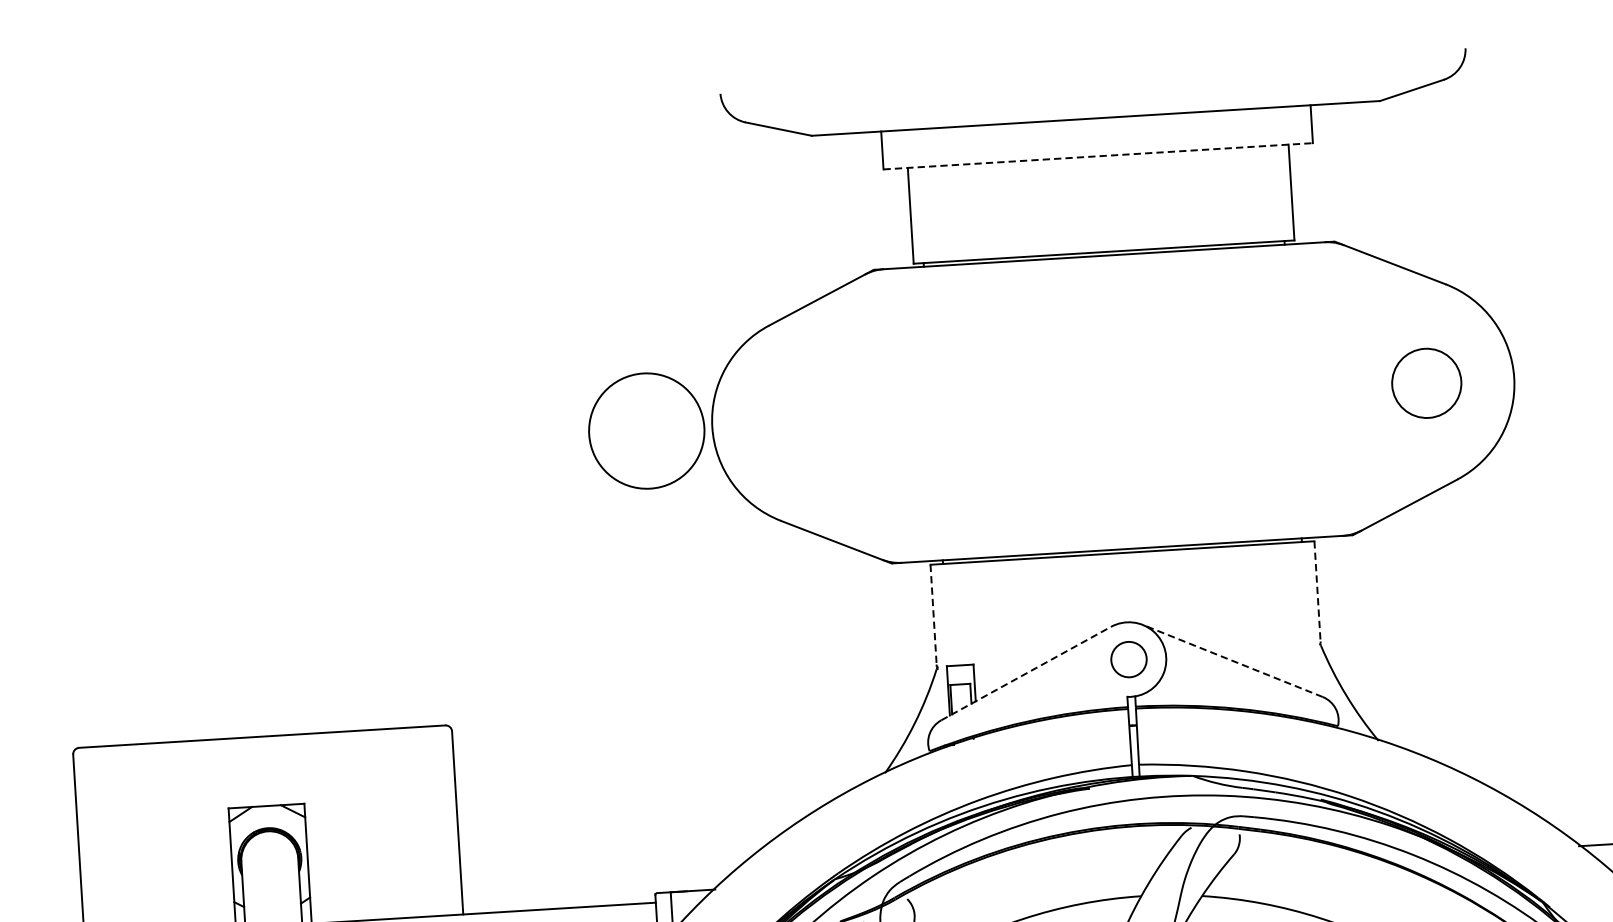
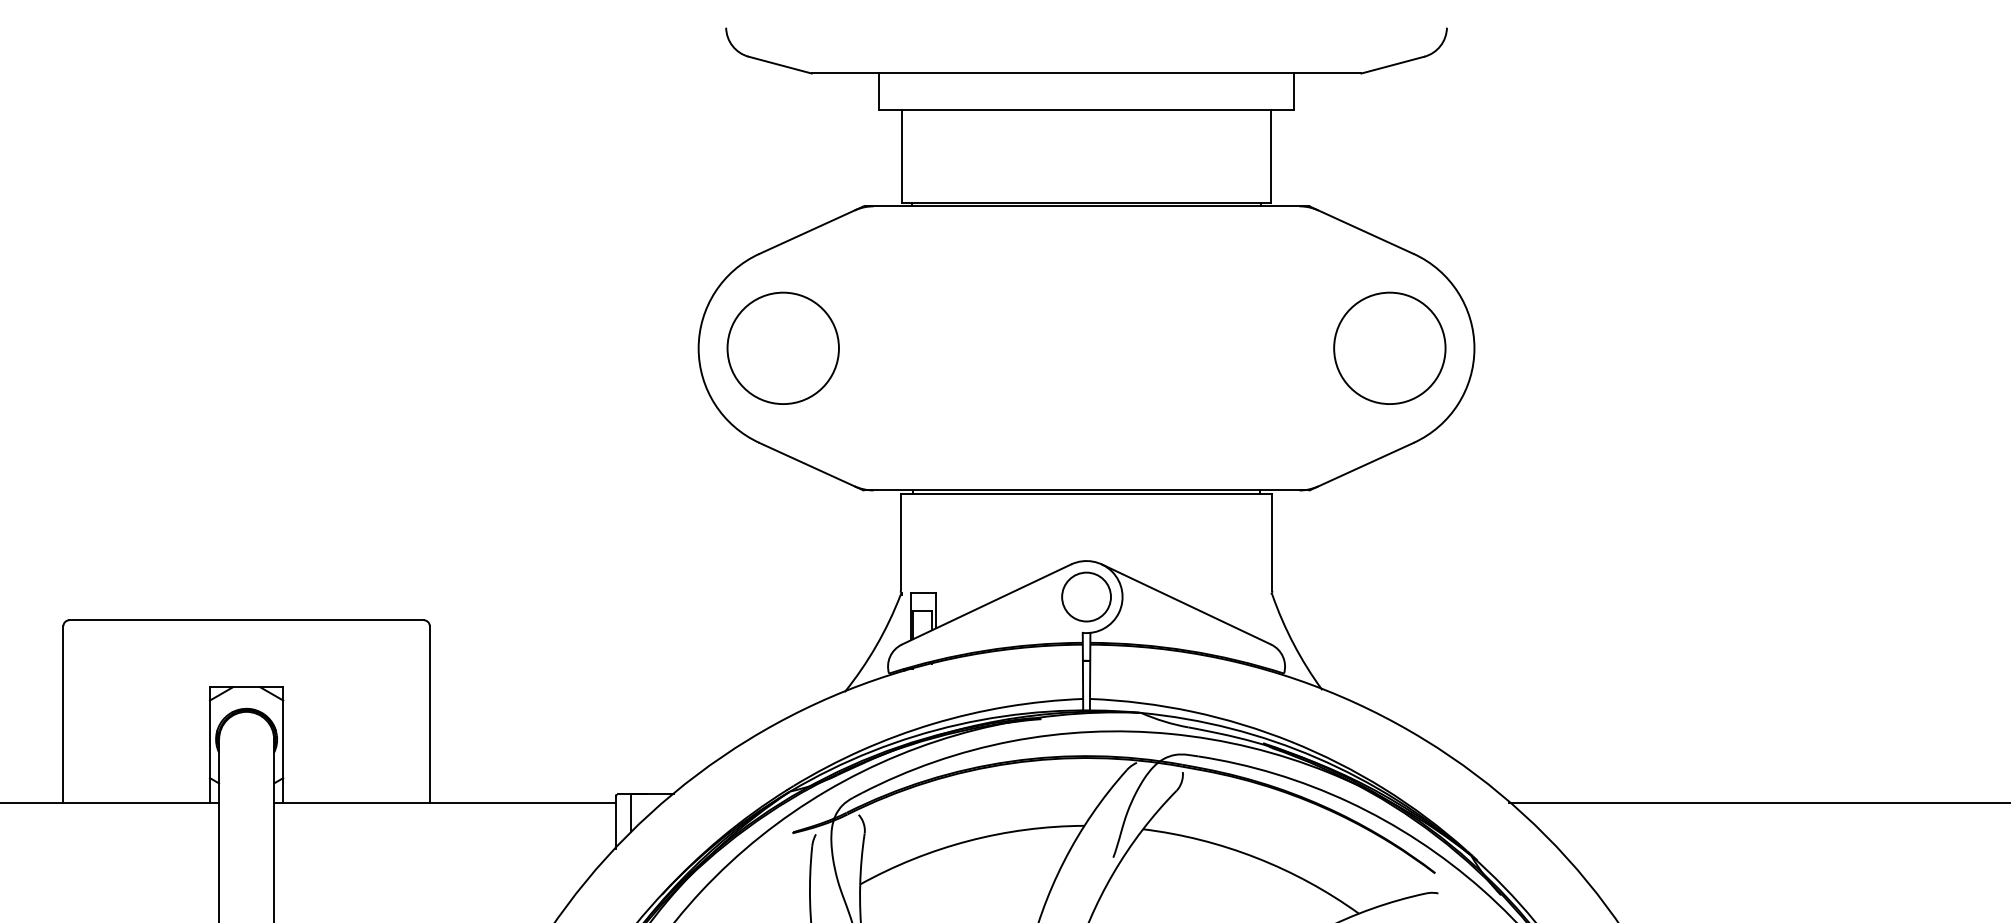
line: (1098, 156) -> (1086, 110), dashed -> solid
circle: (1426, 383) -> (1389, 348), size x1.67
circle: (645, 430) -> (782, 347), moved
line: (1317, 591) -> (1272, 542), dashed -> solid
line: (933, 614) -> (900, 542), dashed -> solid
circle: (1128, 659) -> (1086, 596), size x1.43
line: (1232, 660) -> (1186, 604), dashed -> solid
line: (1026, 673) -> (986, 604), dashed -> solid

